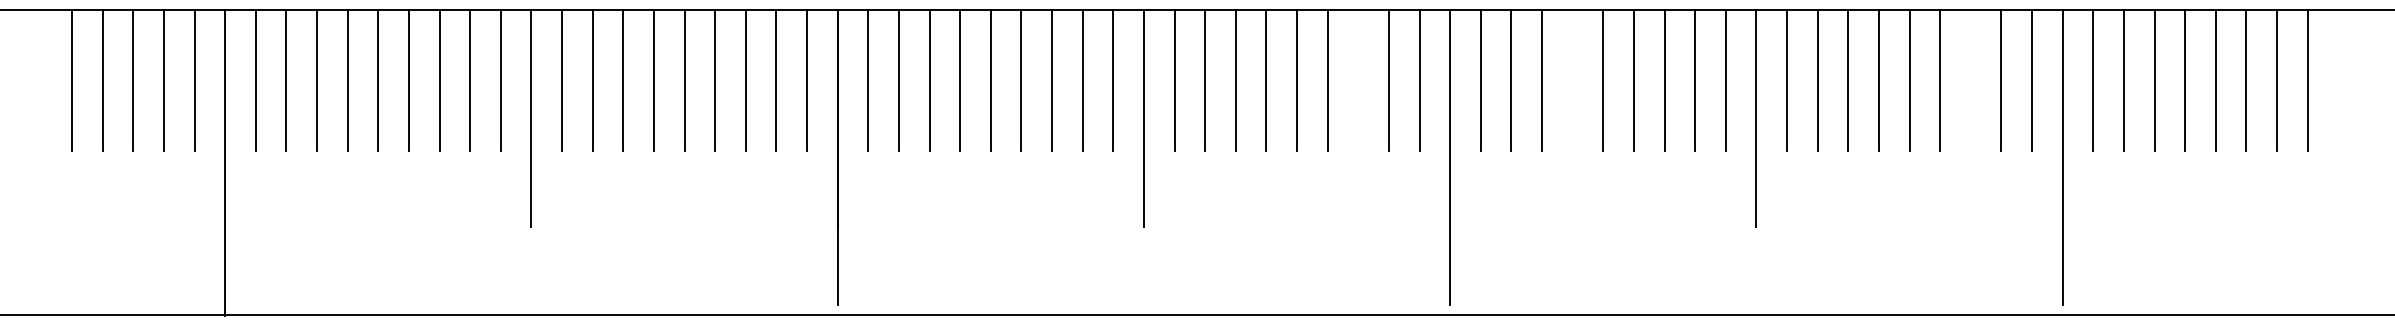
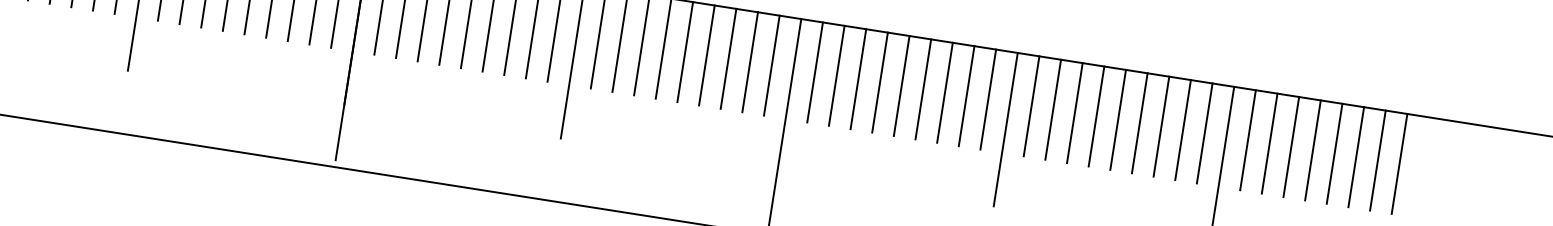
line: (1358, 80) -> (728, 58), added
line: (1572, 80) -> (879, 82), added
line: (1970, 80) -> (1161, 126), added

